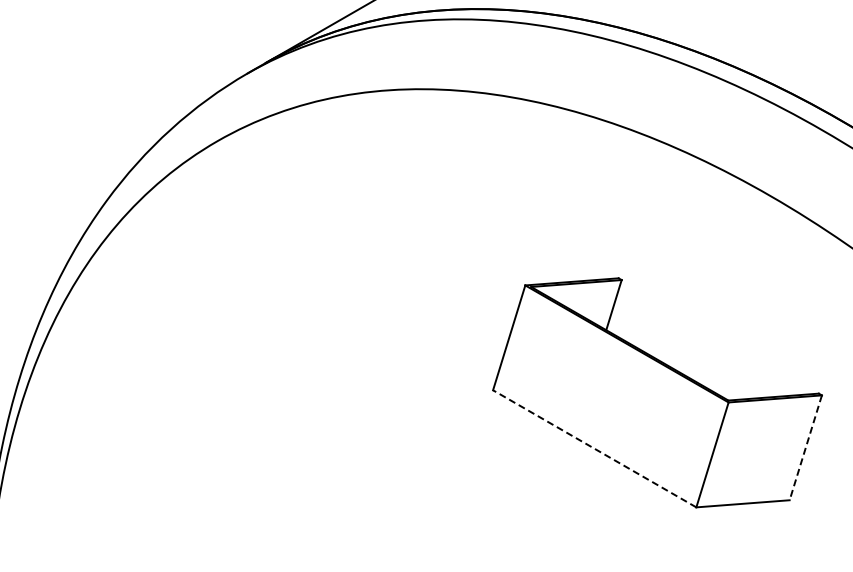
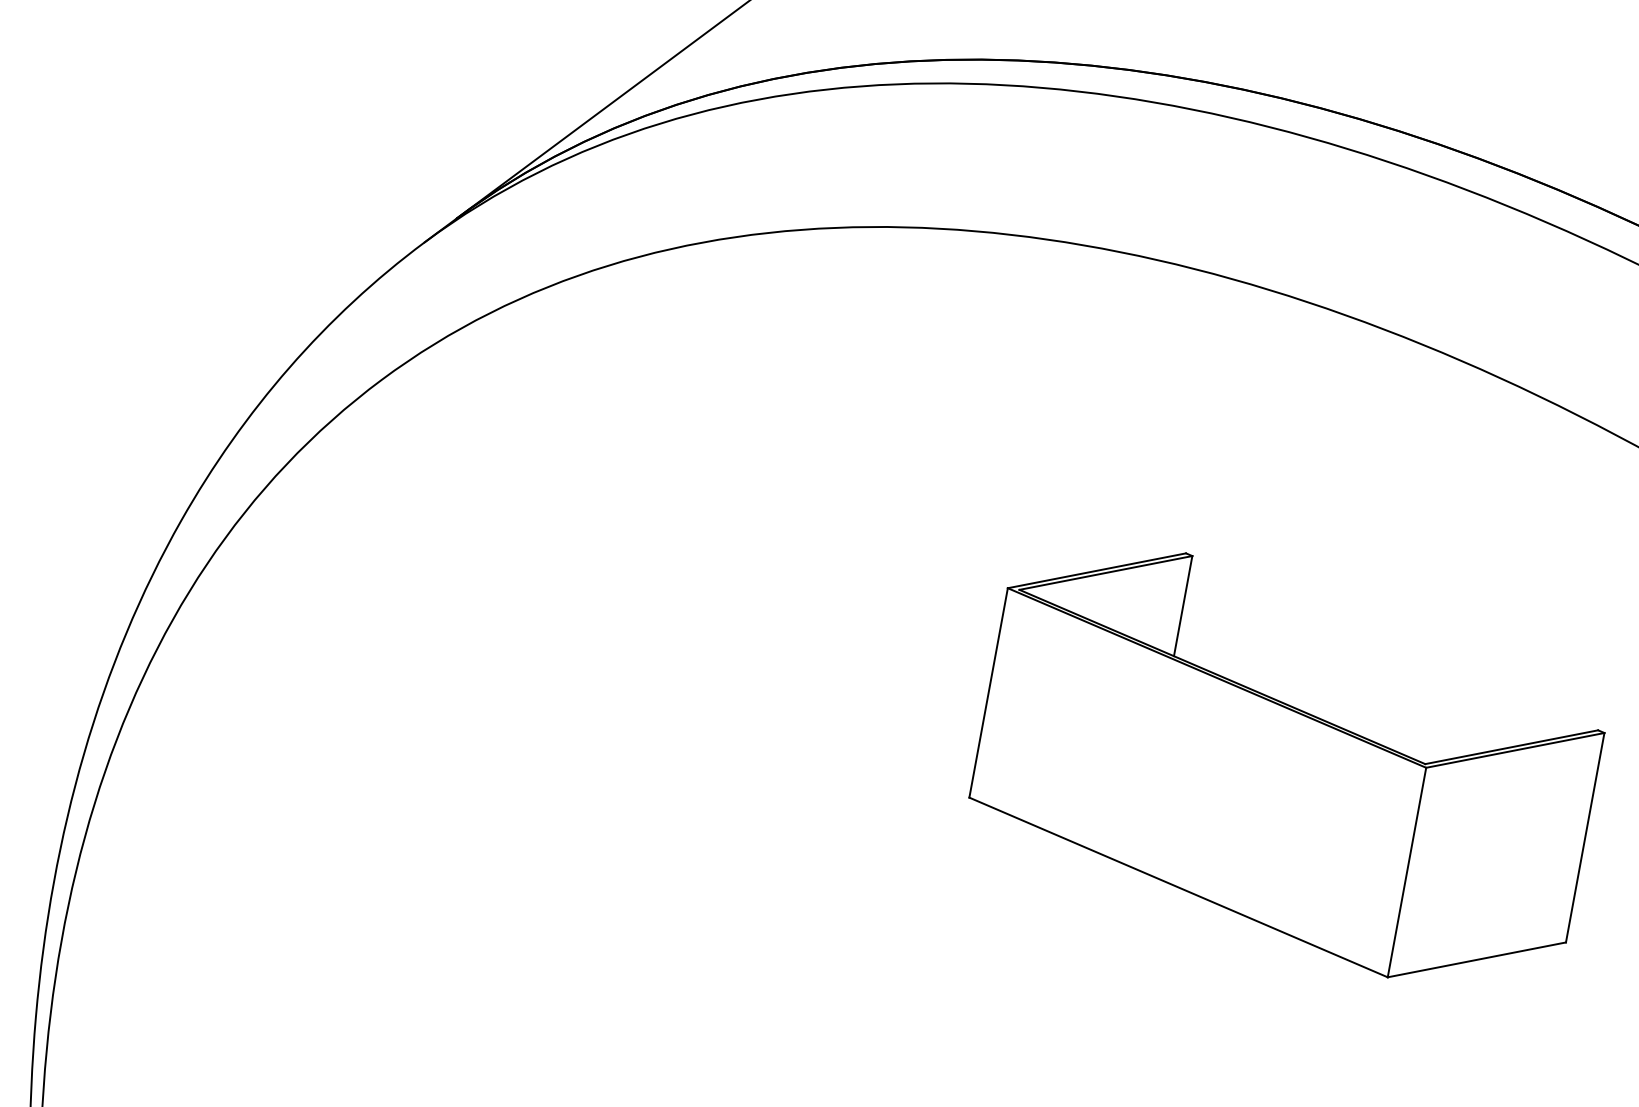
line: (805, 447) -> (1584, 837), dashed -> solid
line: (594, 448) -> (1178, 886), dashed -> solid

